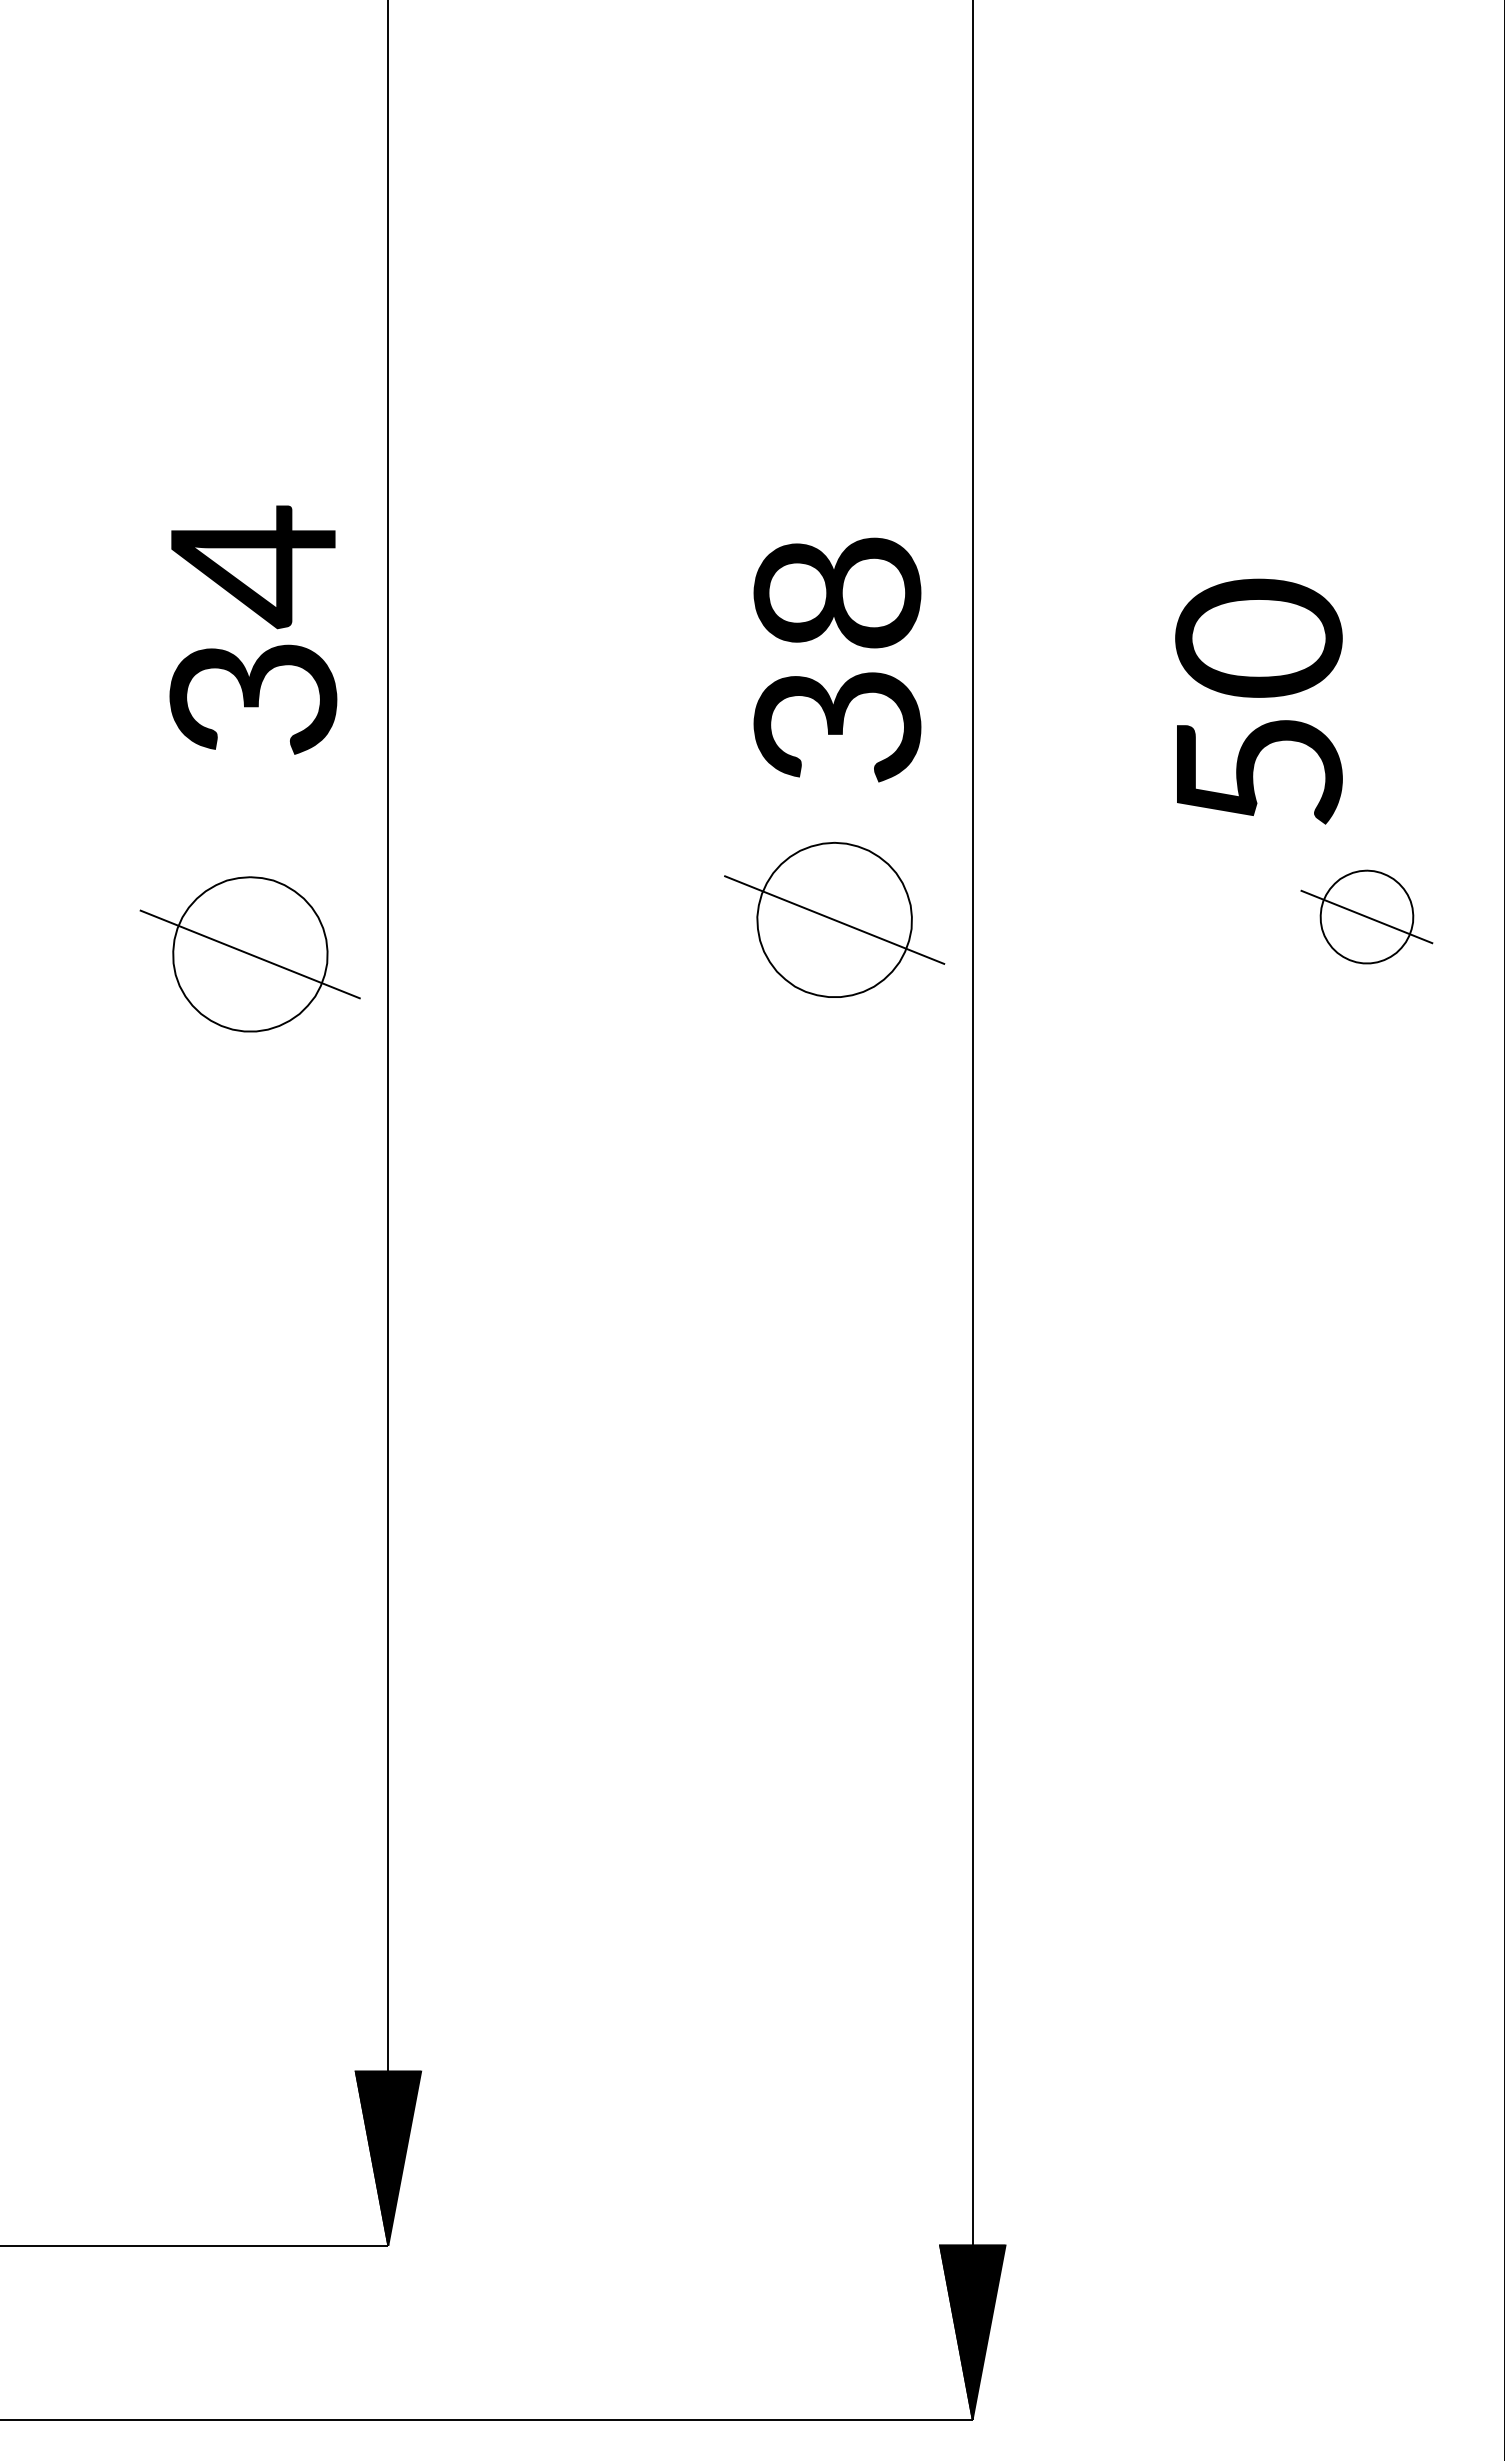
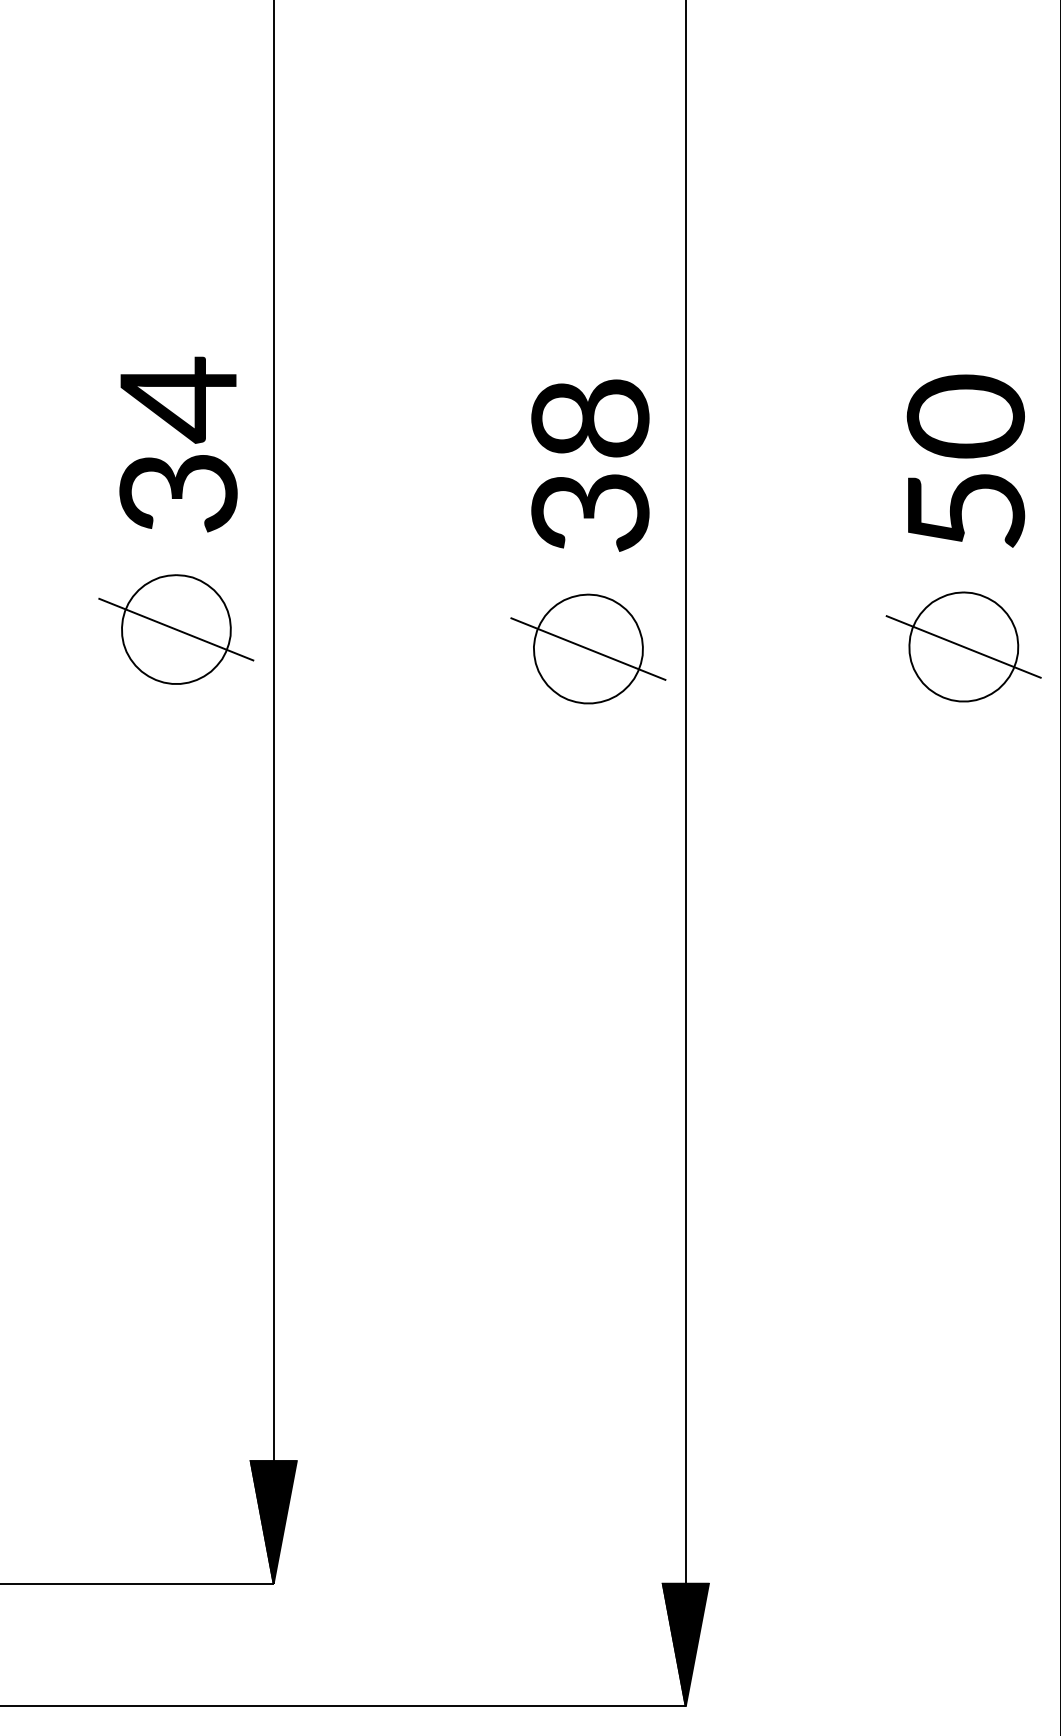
text: (1258, 701) -> (965, 461), moved
part: (1366, 916) -> (963, 646), size x1.67
part: (249, 954) -> (175, 629), moved

